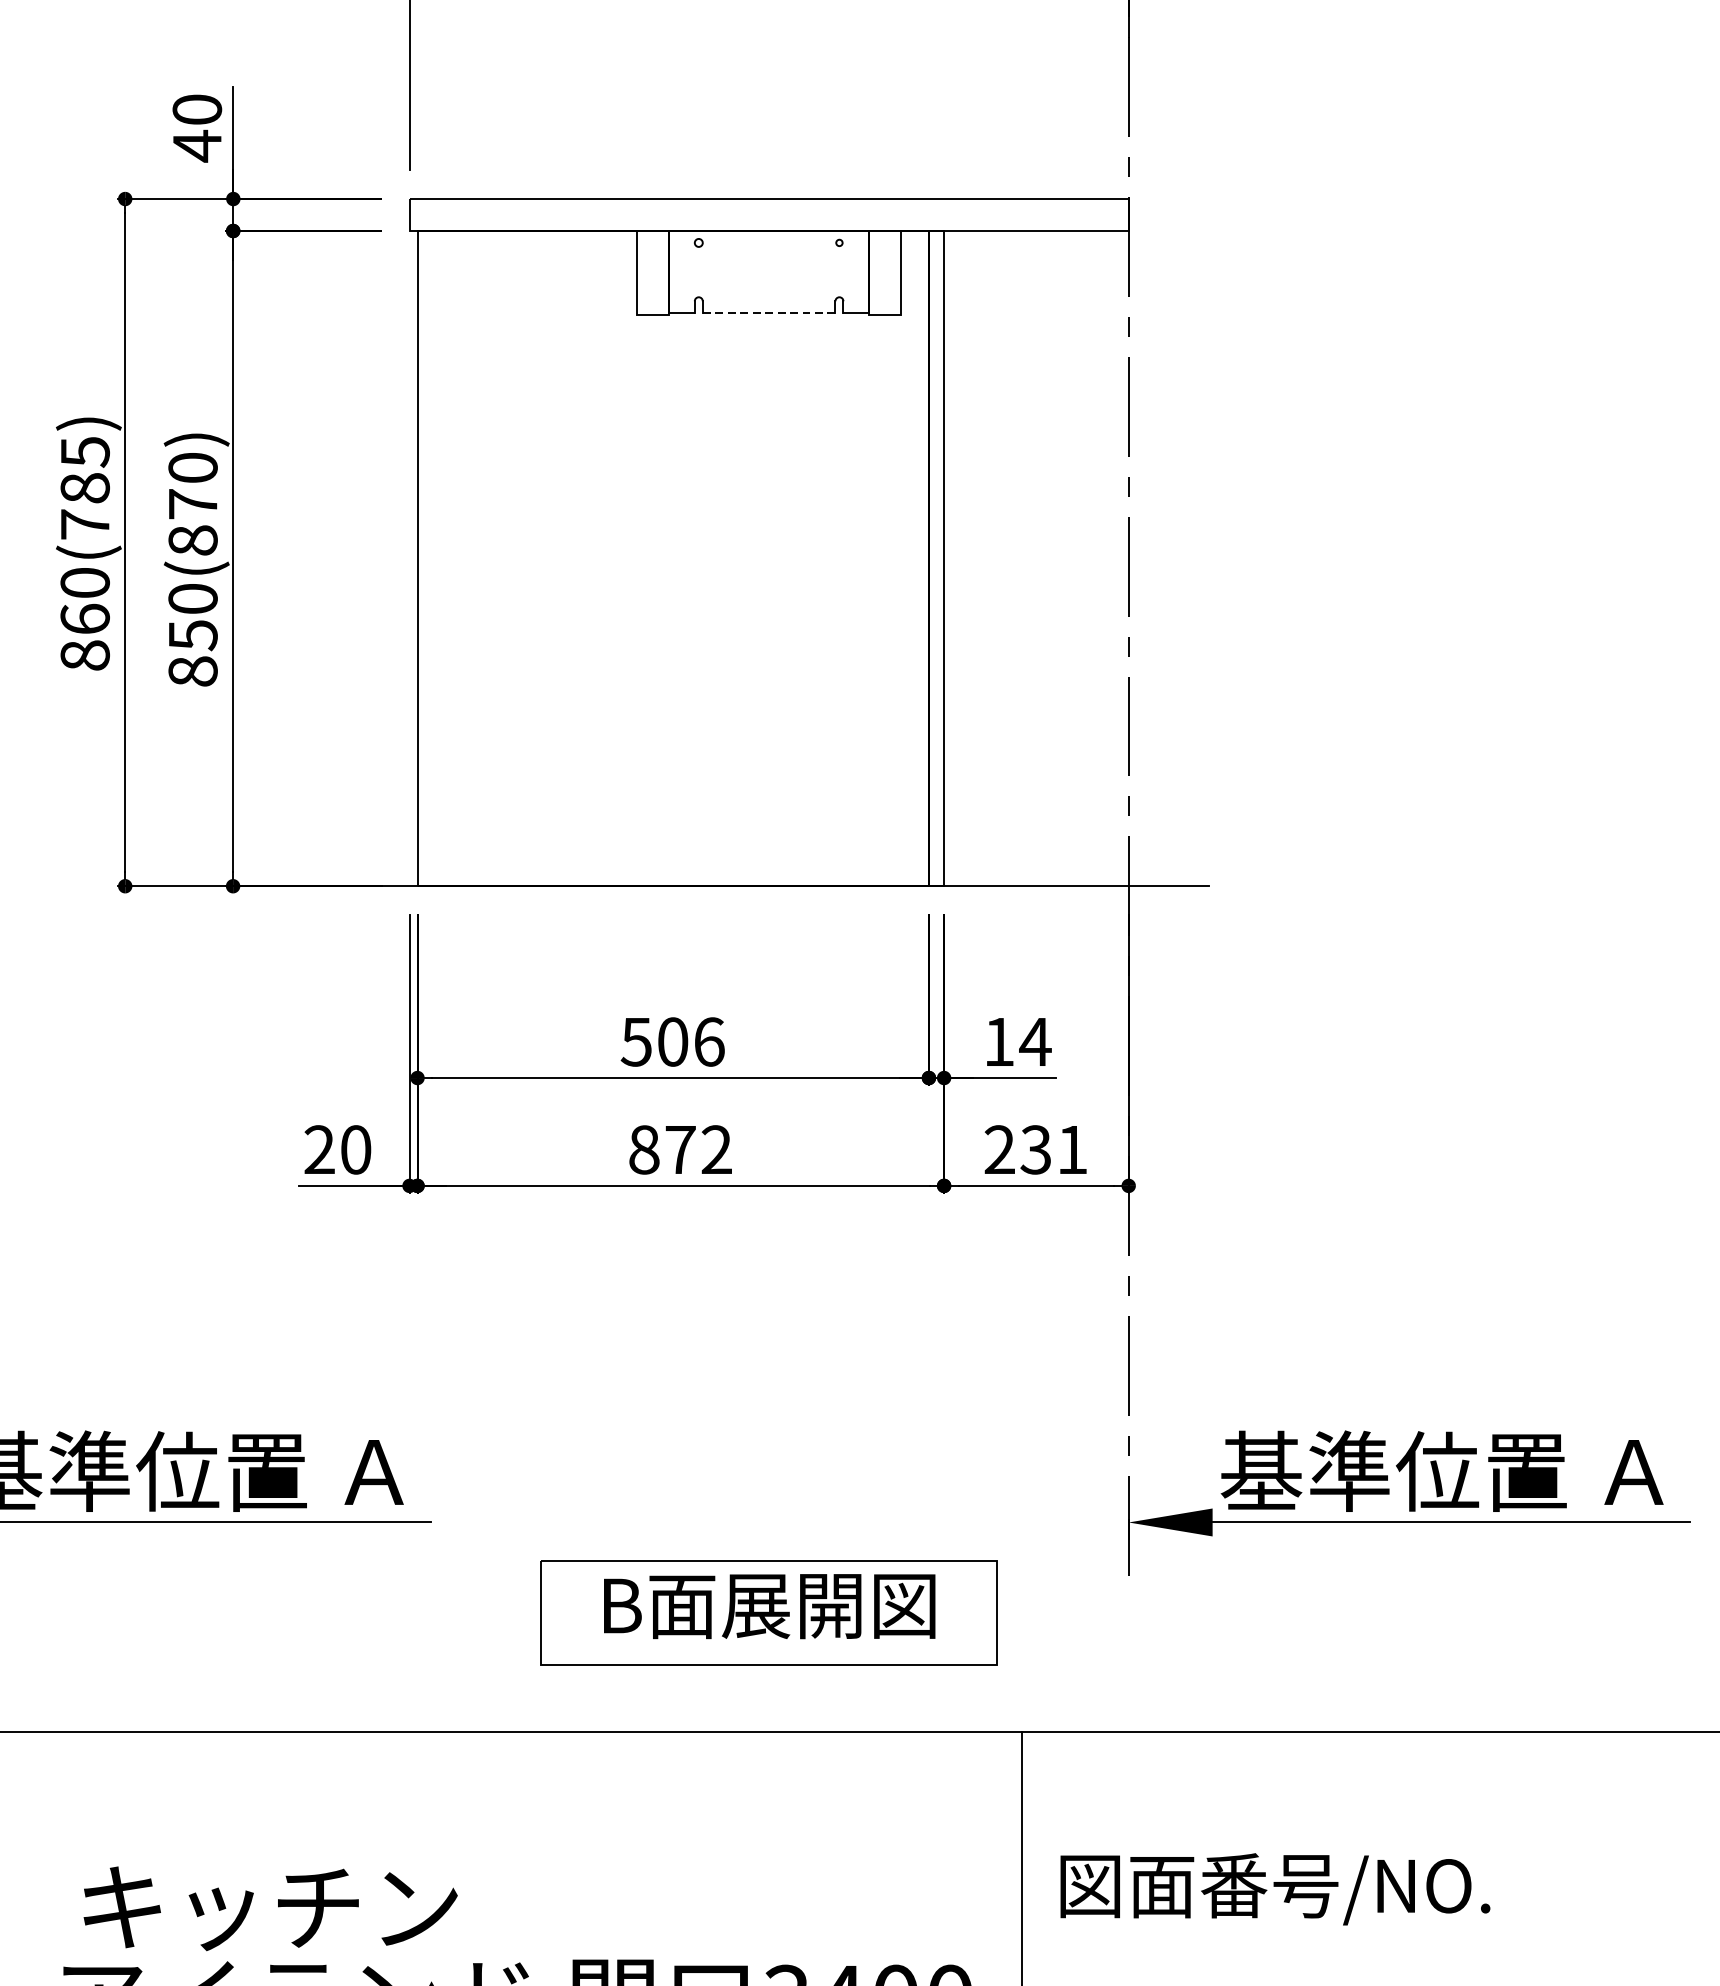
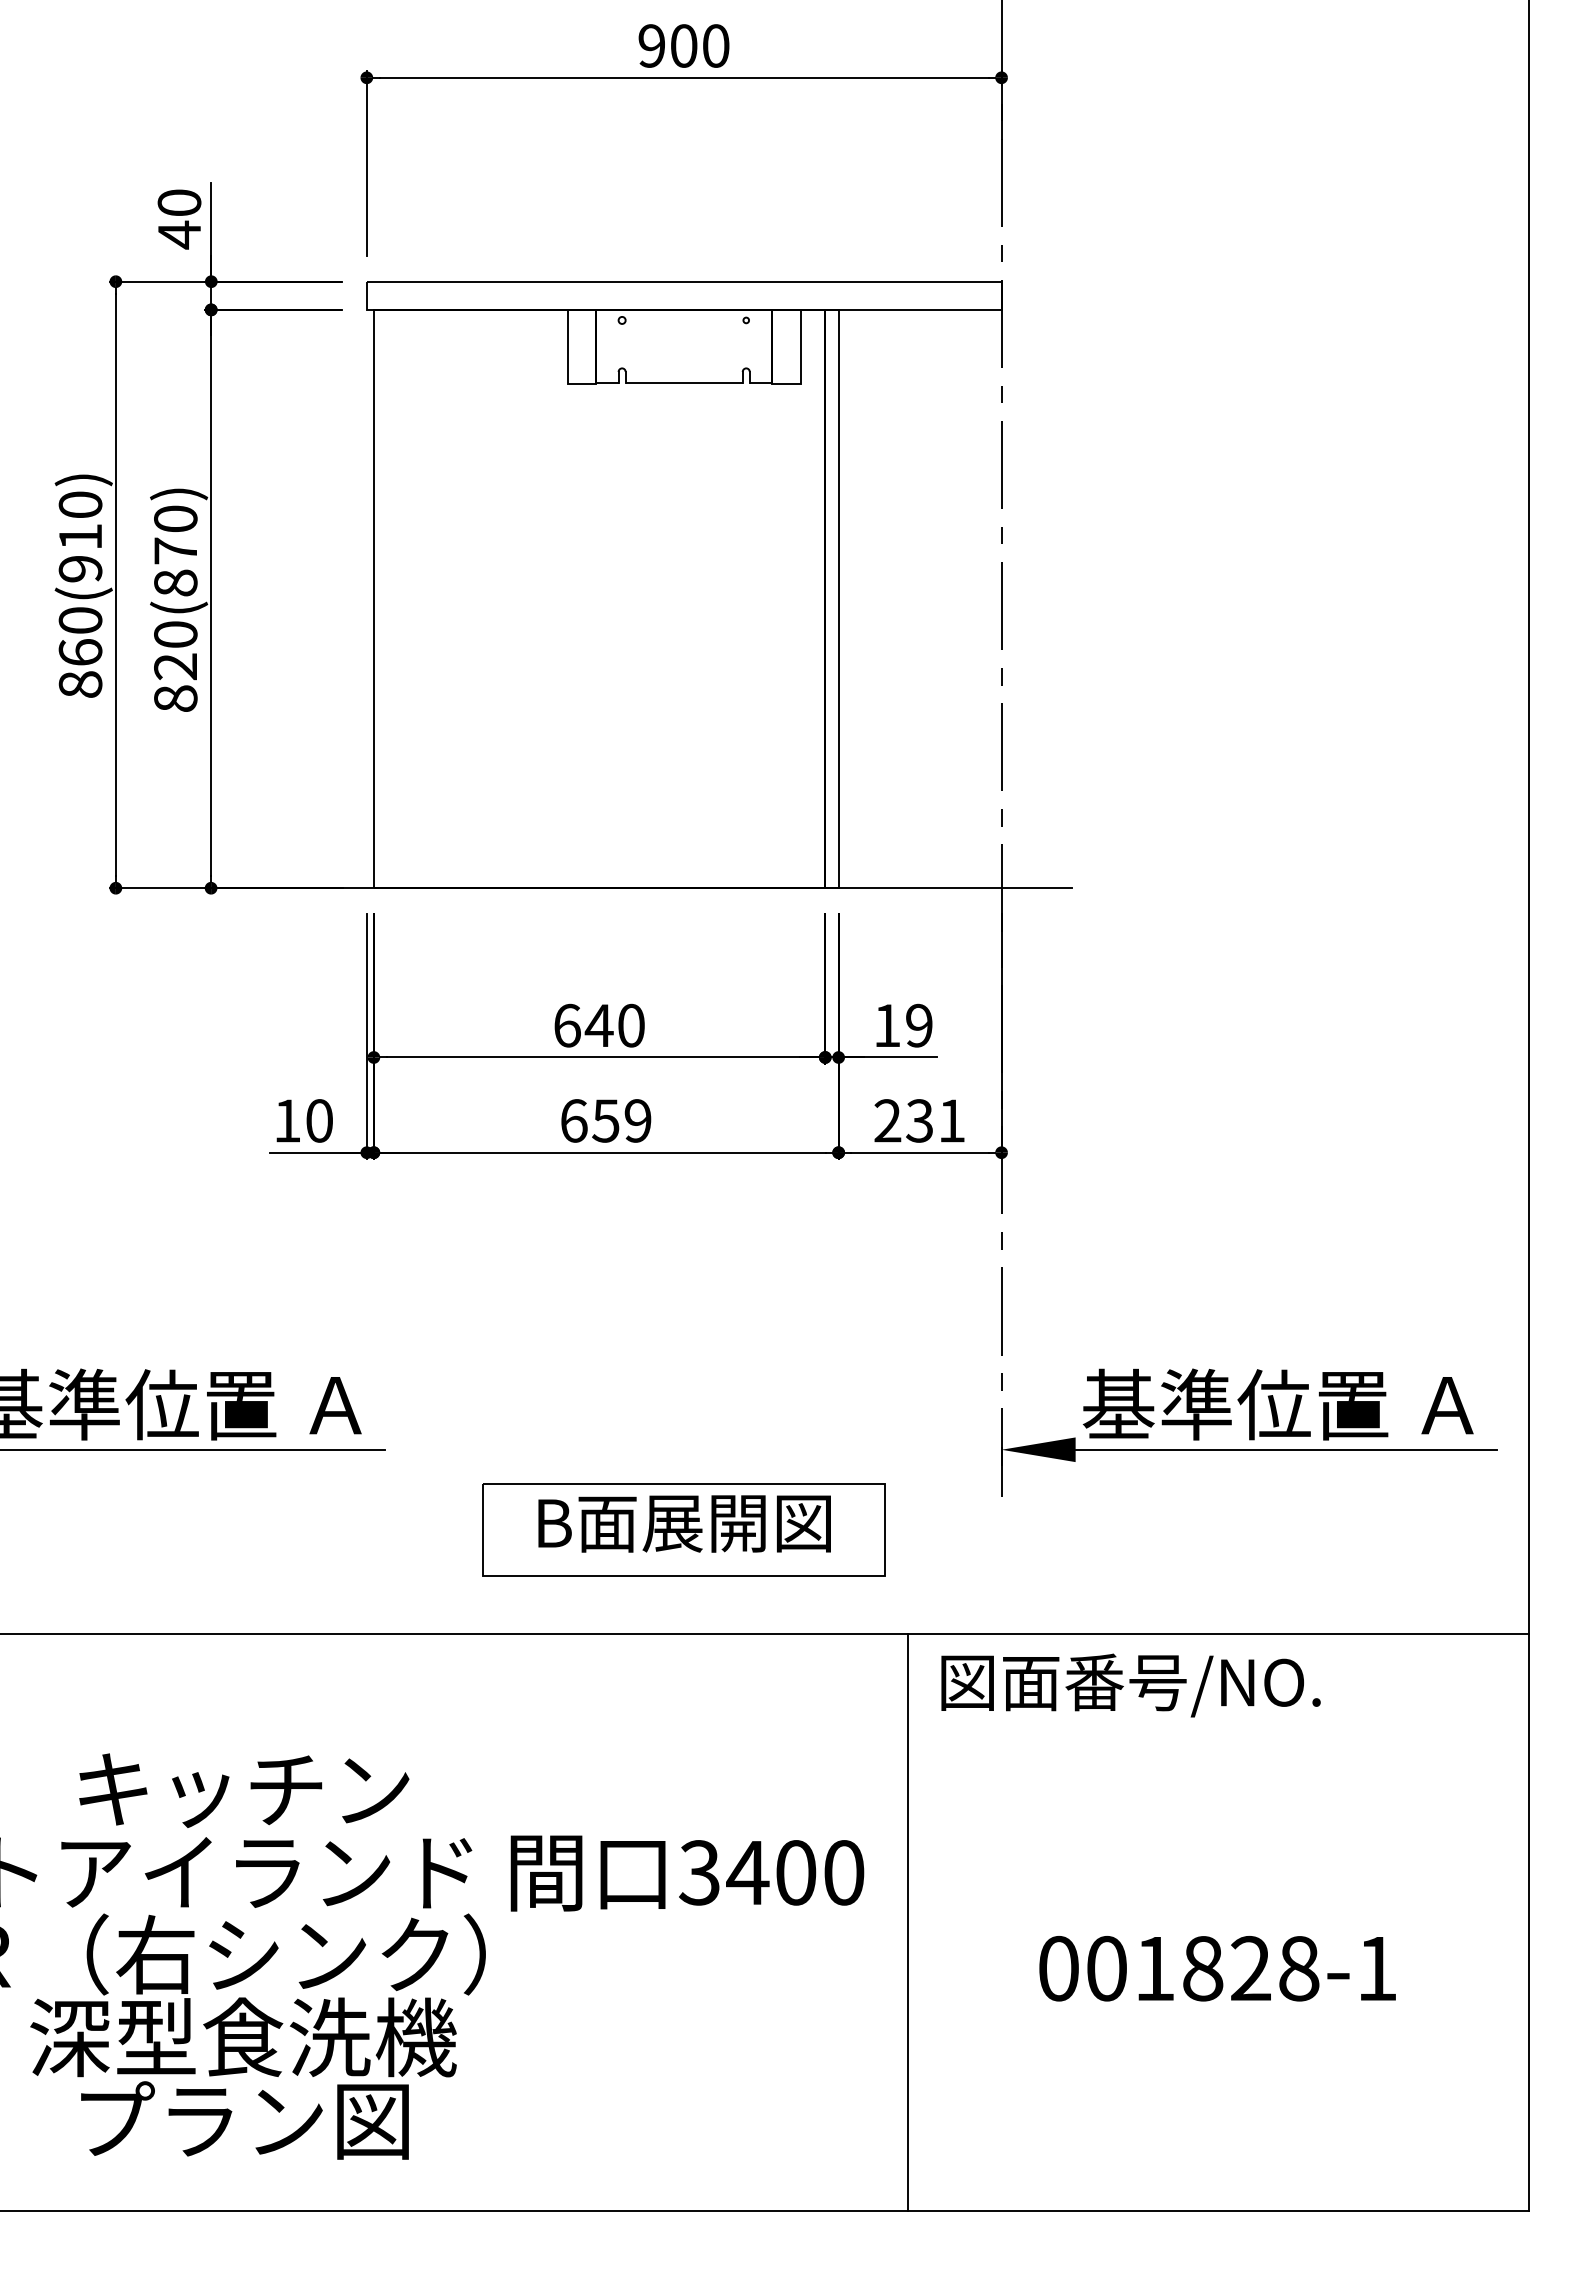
line: (769, 313) -> (684, 382), dashed -> solid
text: (85, 487) -> (80, 536), 860(785) -> 860(910)
text: (192, 635) -> (175, 666), 850(870) -> 820(870)
text: (673, 1041) -> (599, 1025), 506 -> 640
text: (1034, 1041) -> (918, 1025), 14 -> 19
text: (319, 1149) -> (287, 1120), 20 -> 10
text: (679, 1149) -> (605, 1120), 872 -> 659
text: (1274, 1889) -> (1130, 1685), moved

